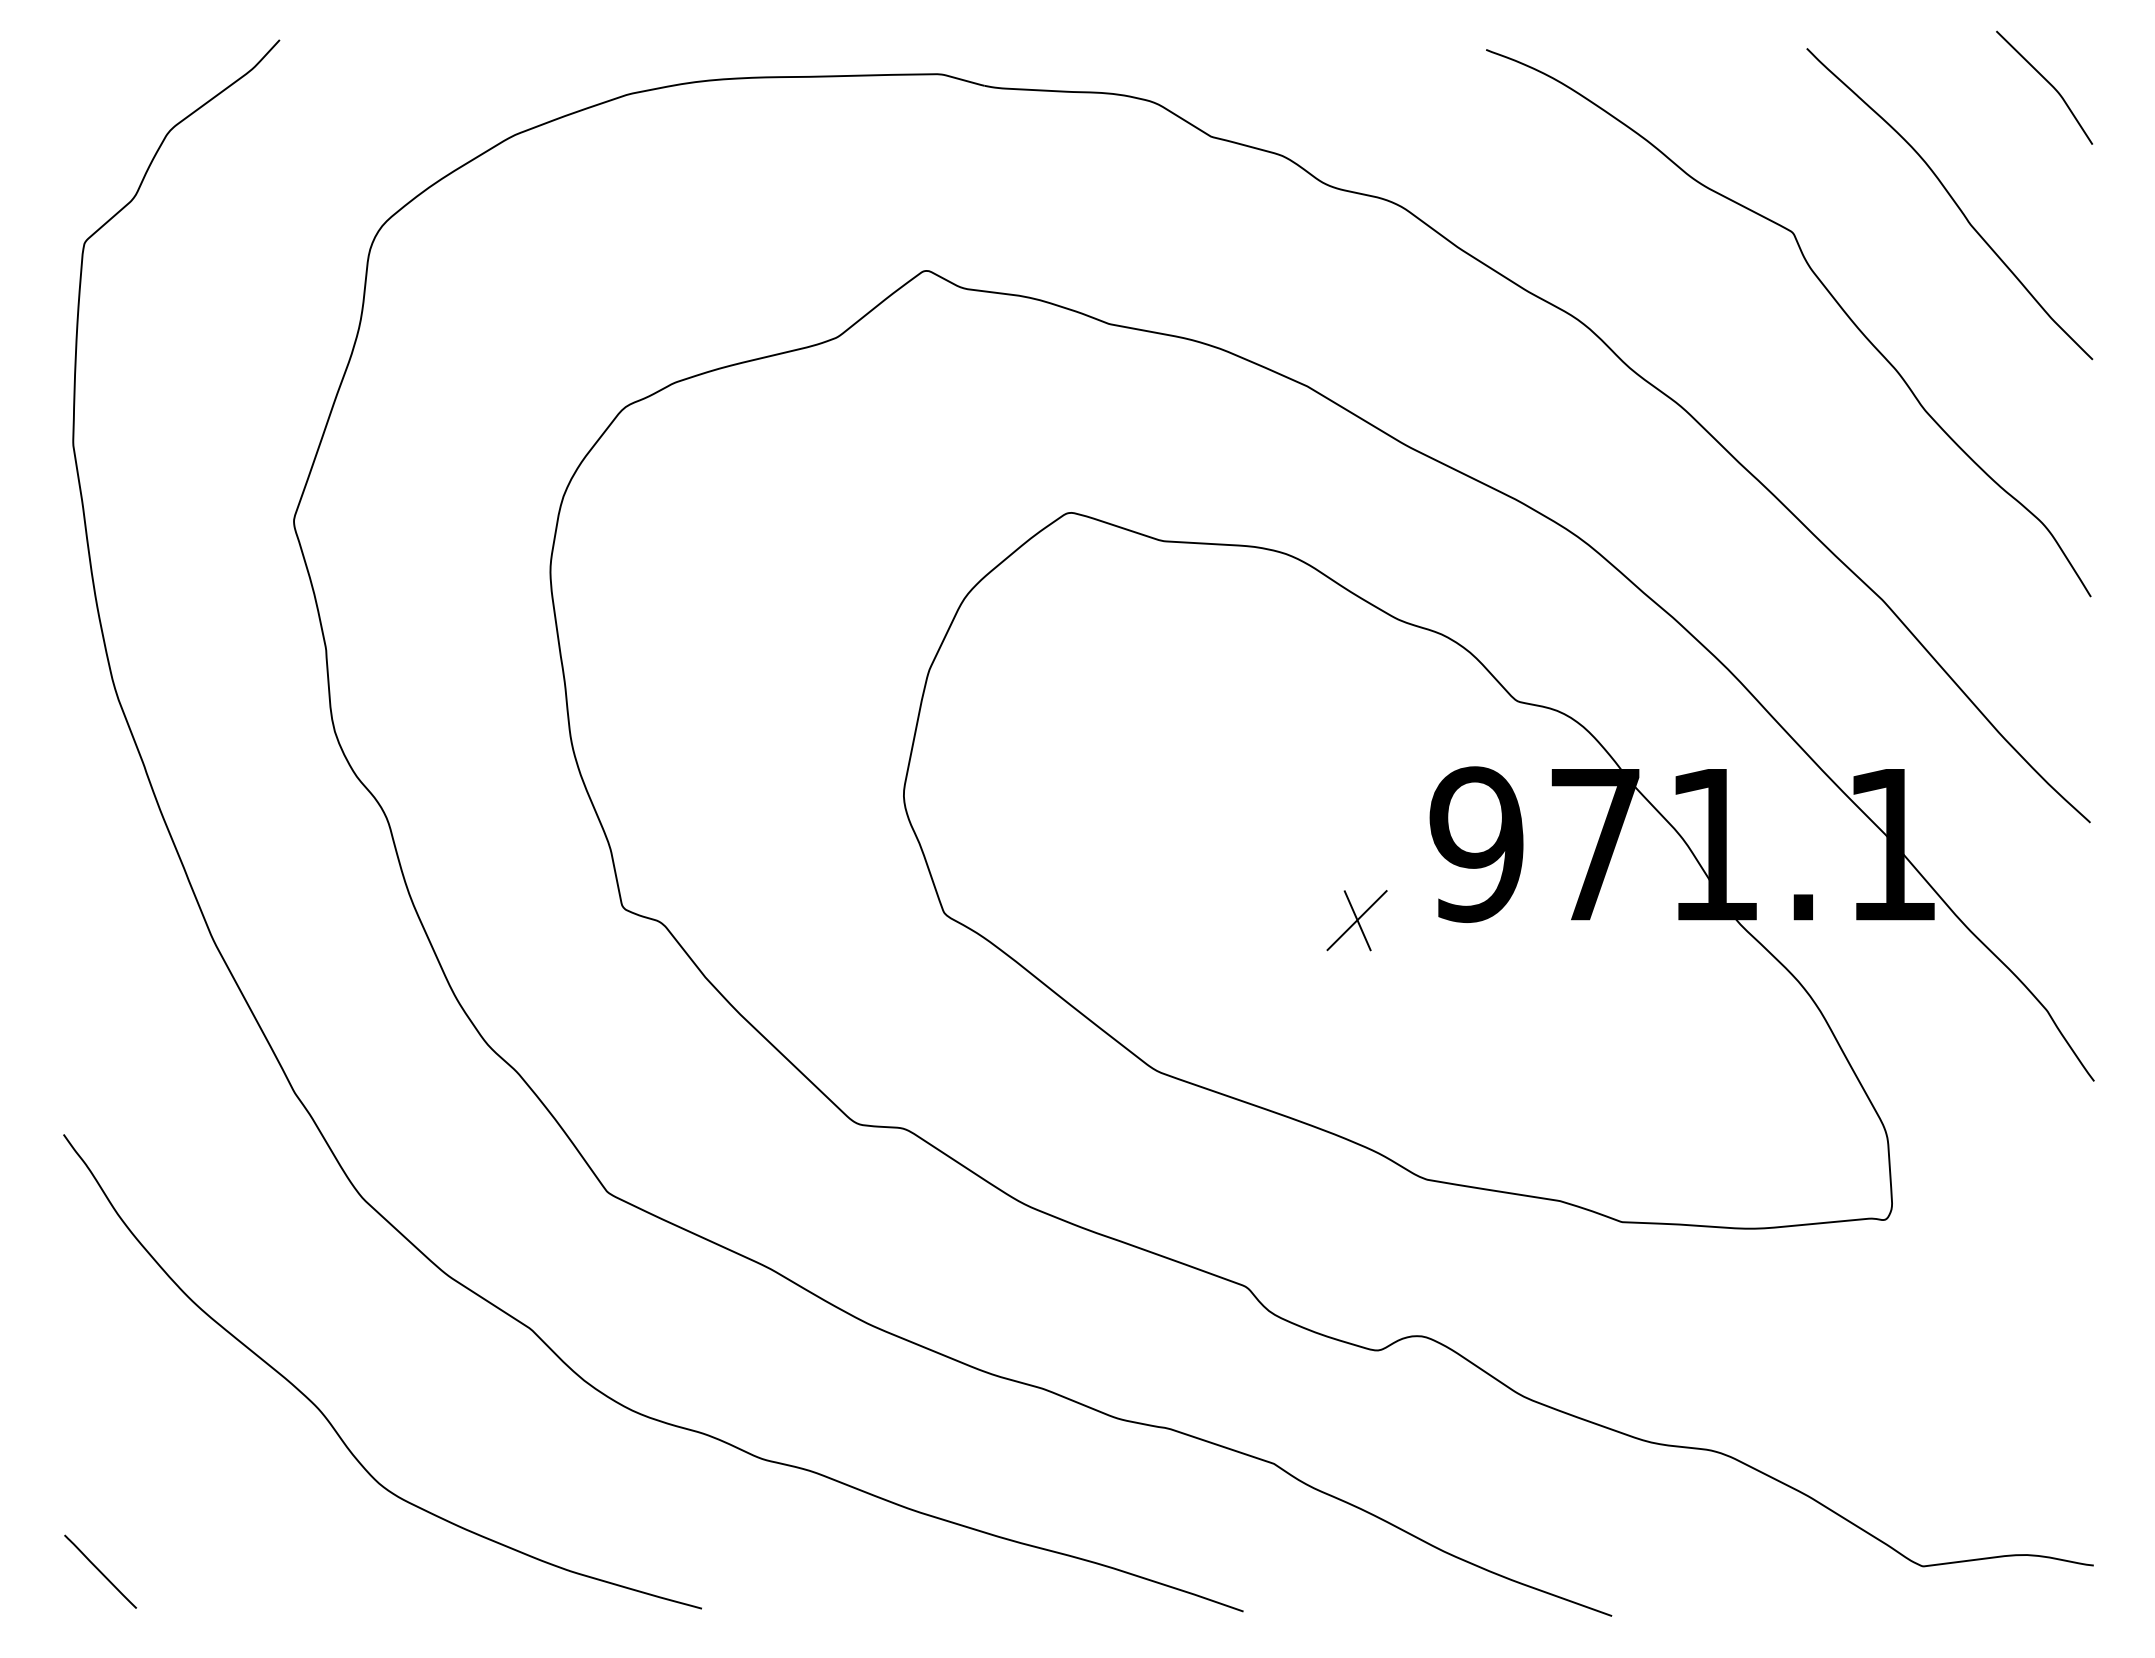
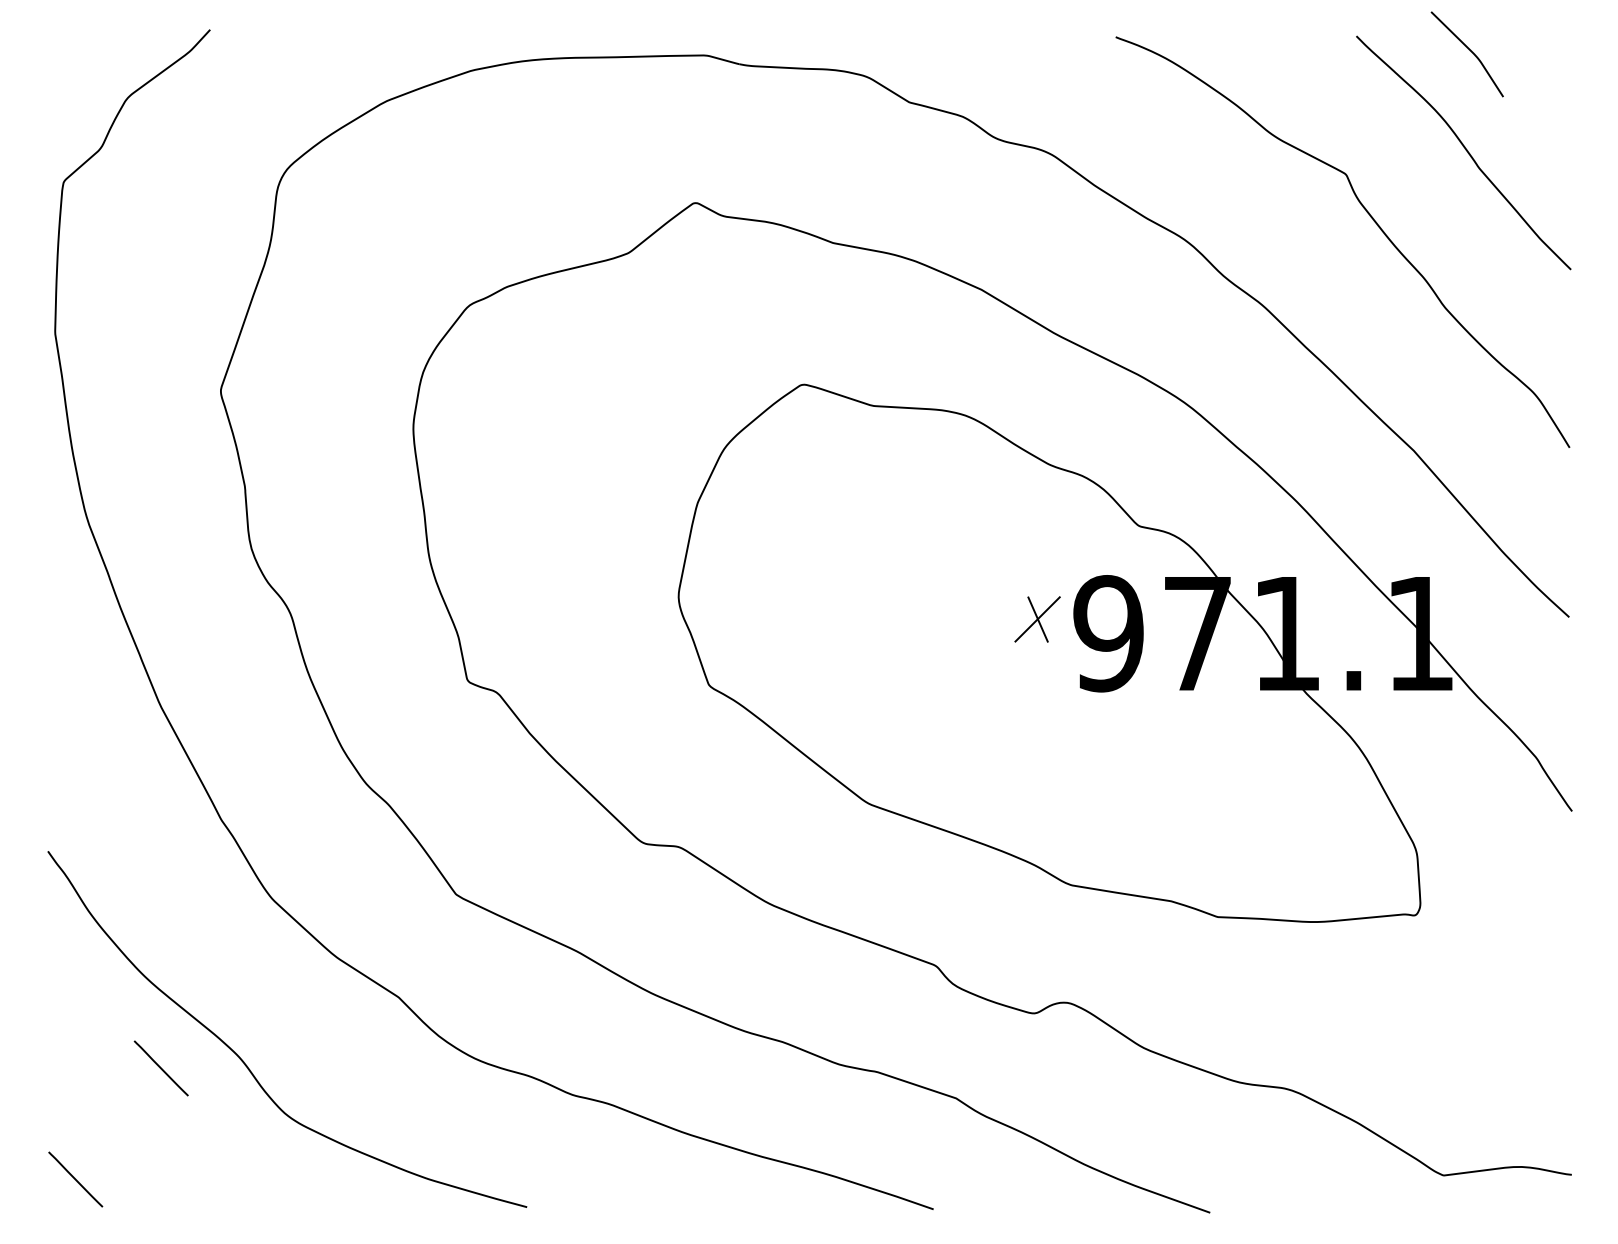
curve: (2048, 83) -> (1470, 51), moved
part: (1356, 920) -> (1037, 619), moved
line: (214, 1423) -> (161, 1068), added

